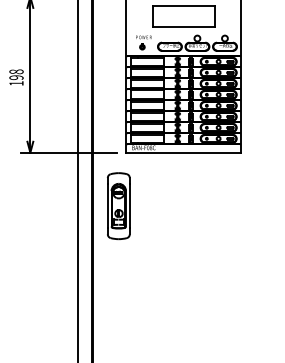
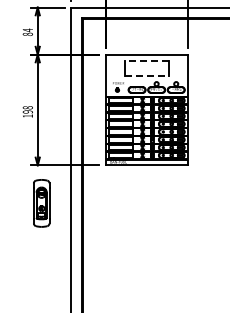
line: (184, 5) -> (147, 60), solid -> dashed
line: (184, 26) -> (147, 75), solid -> dashed
part: (118, 206) -> (41, 203), moved

